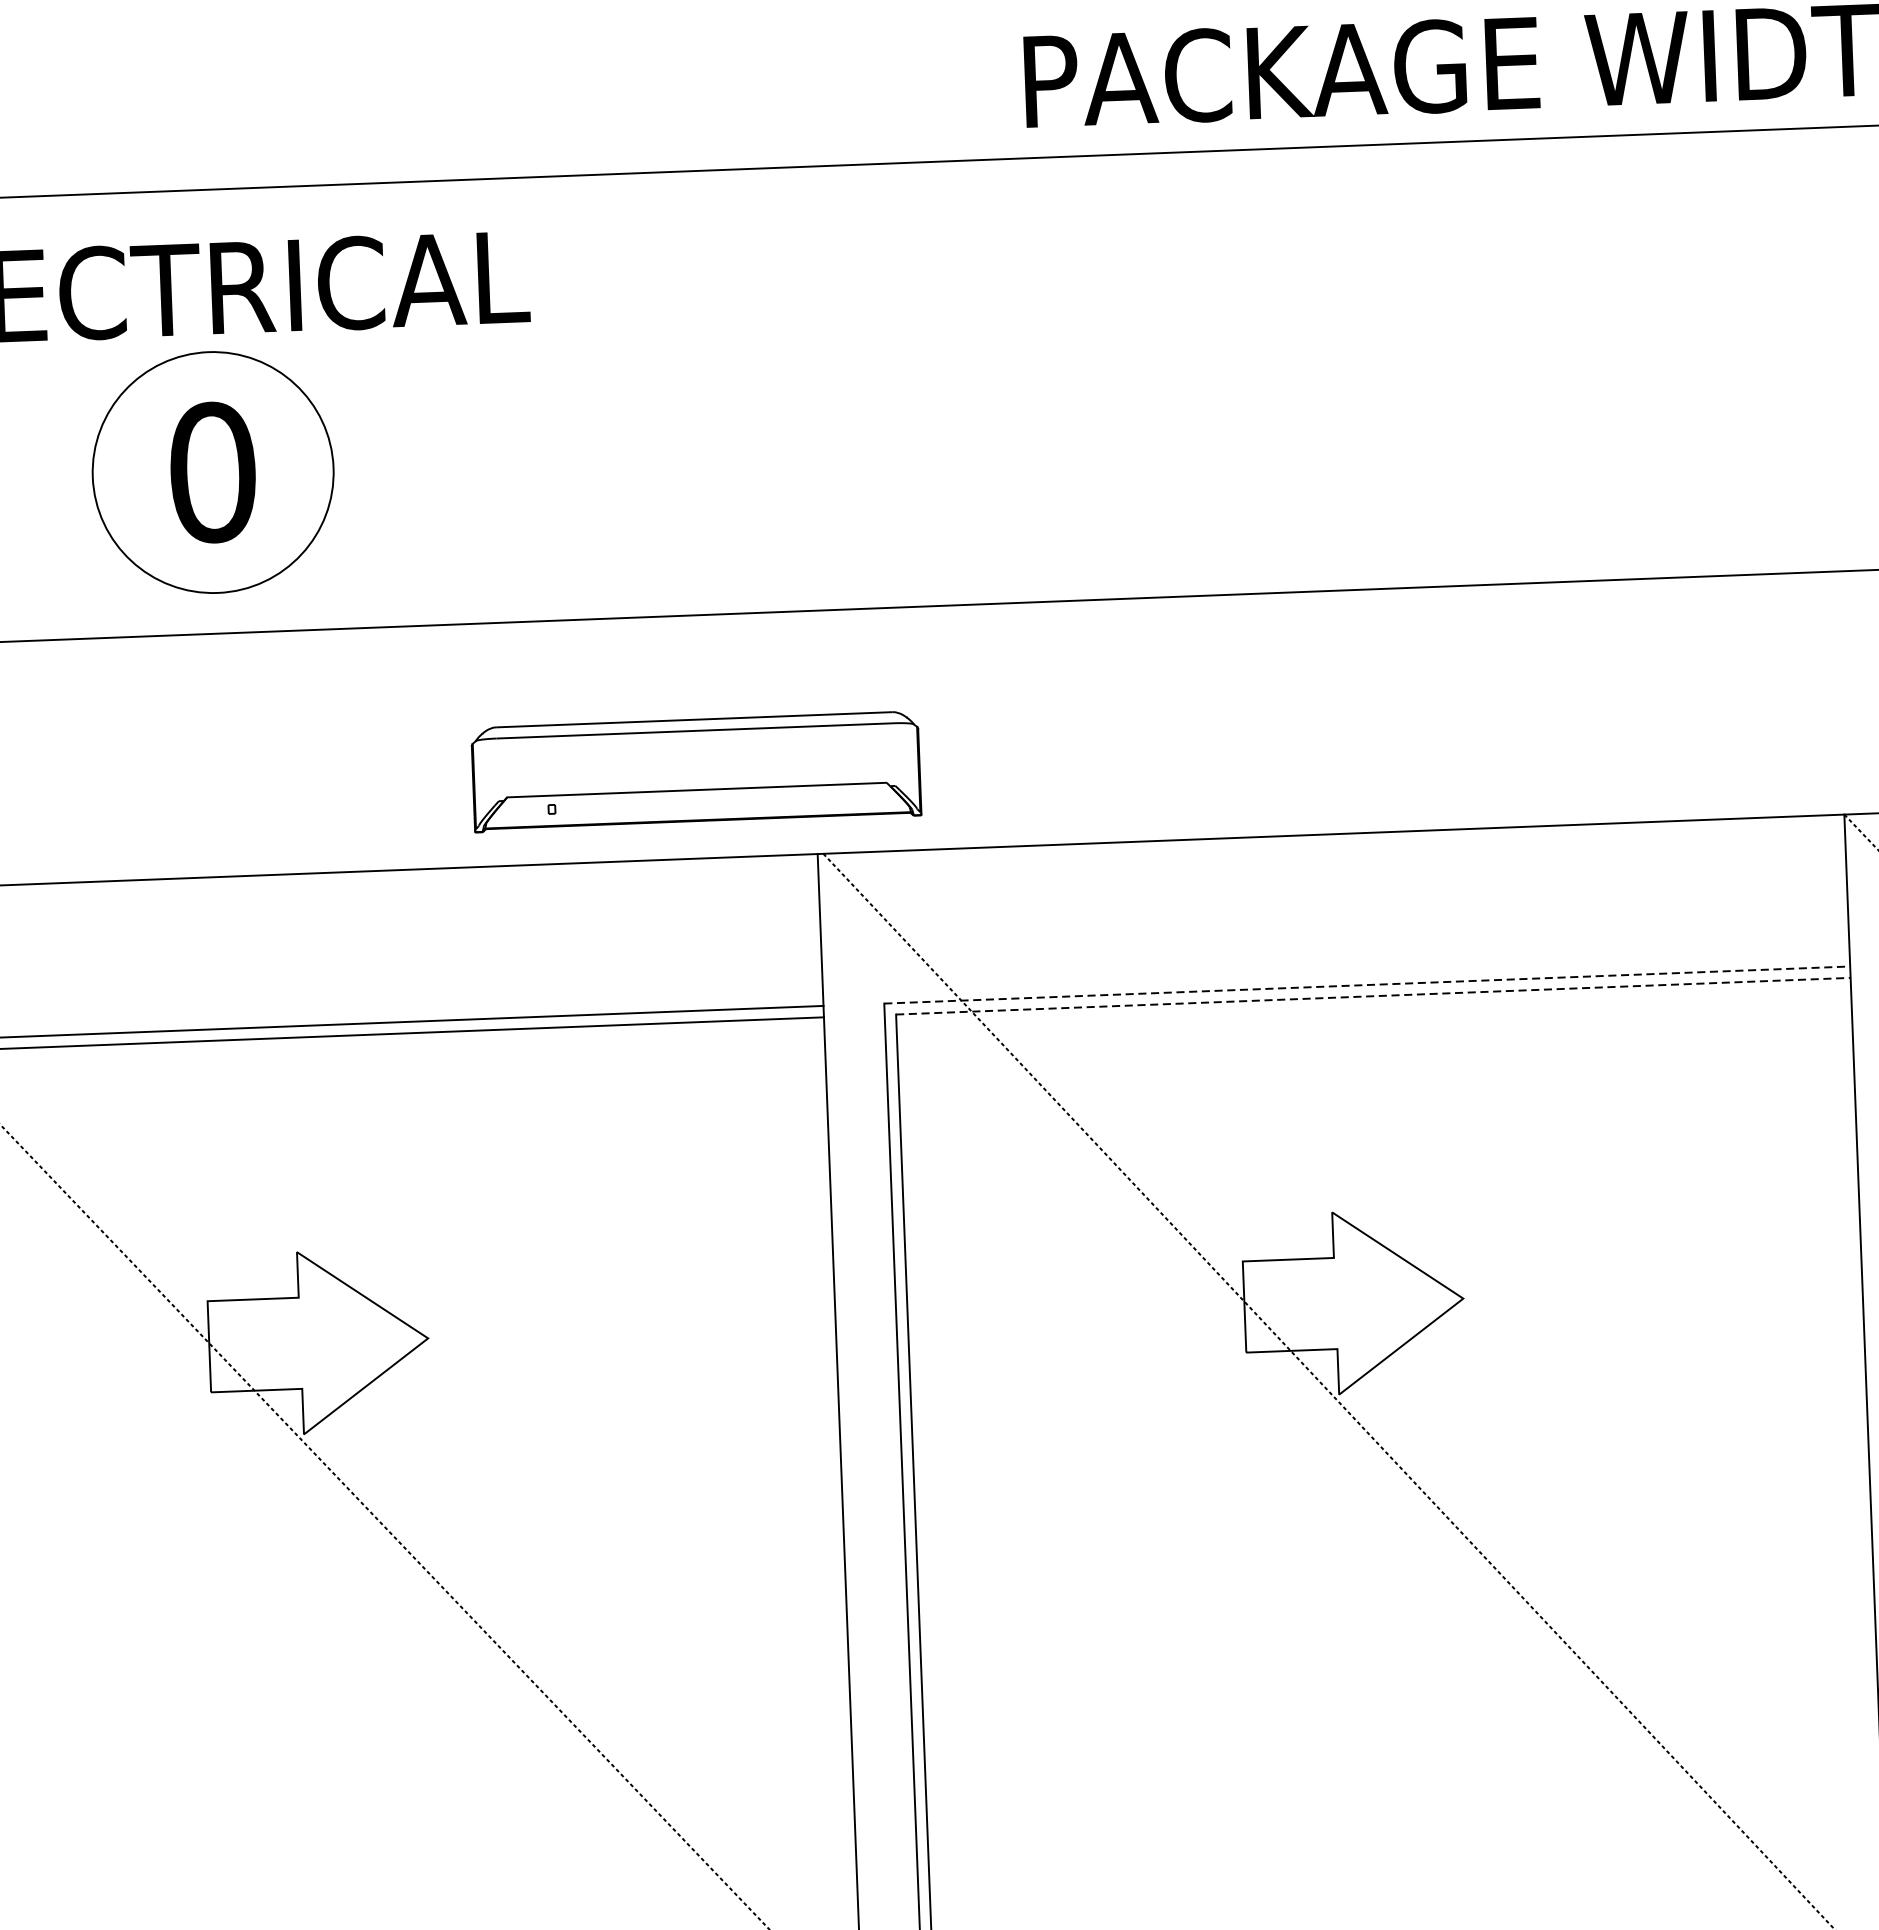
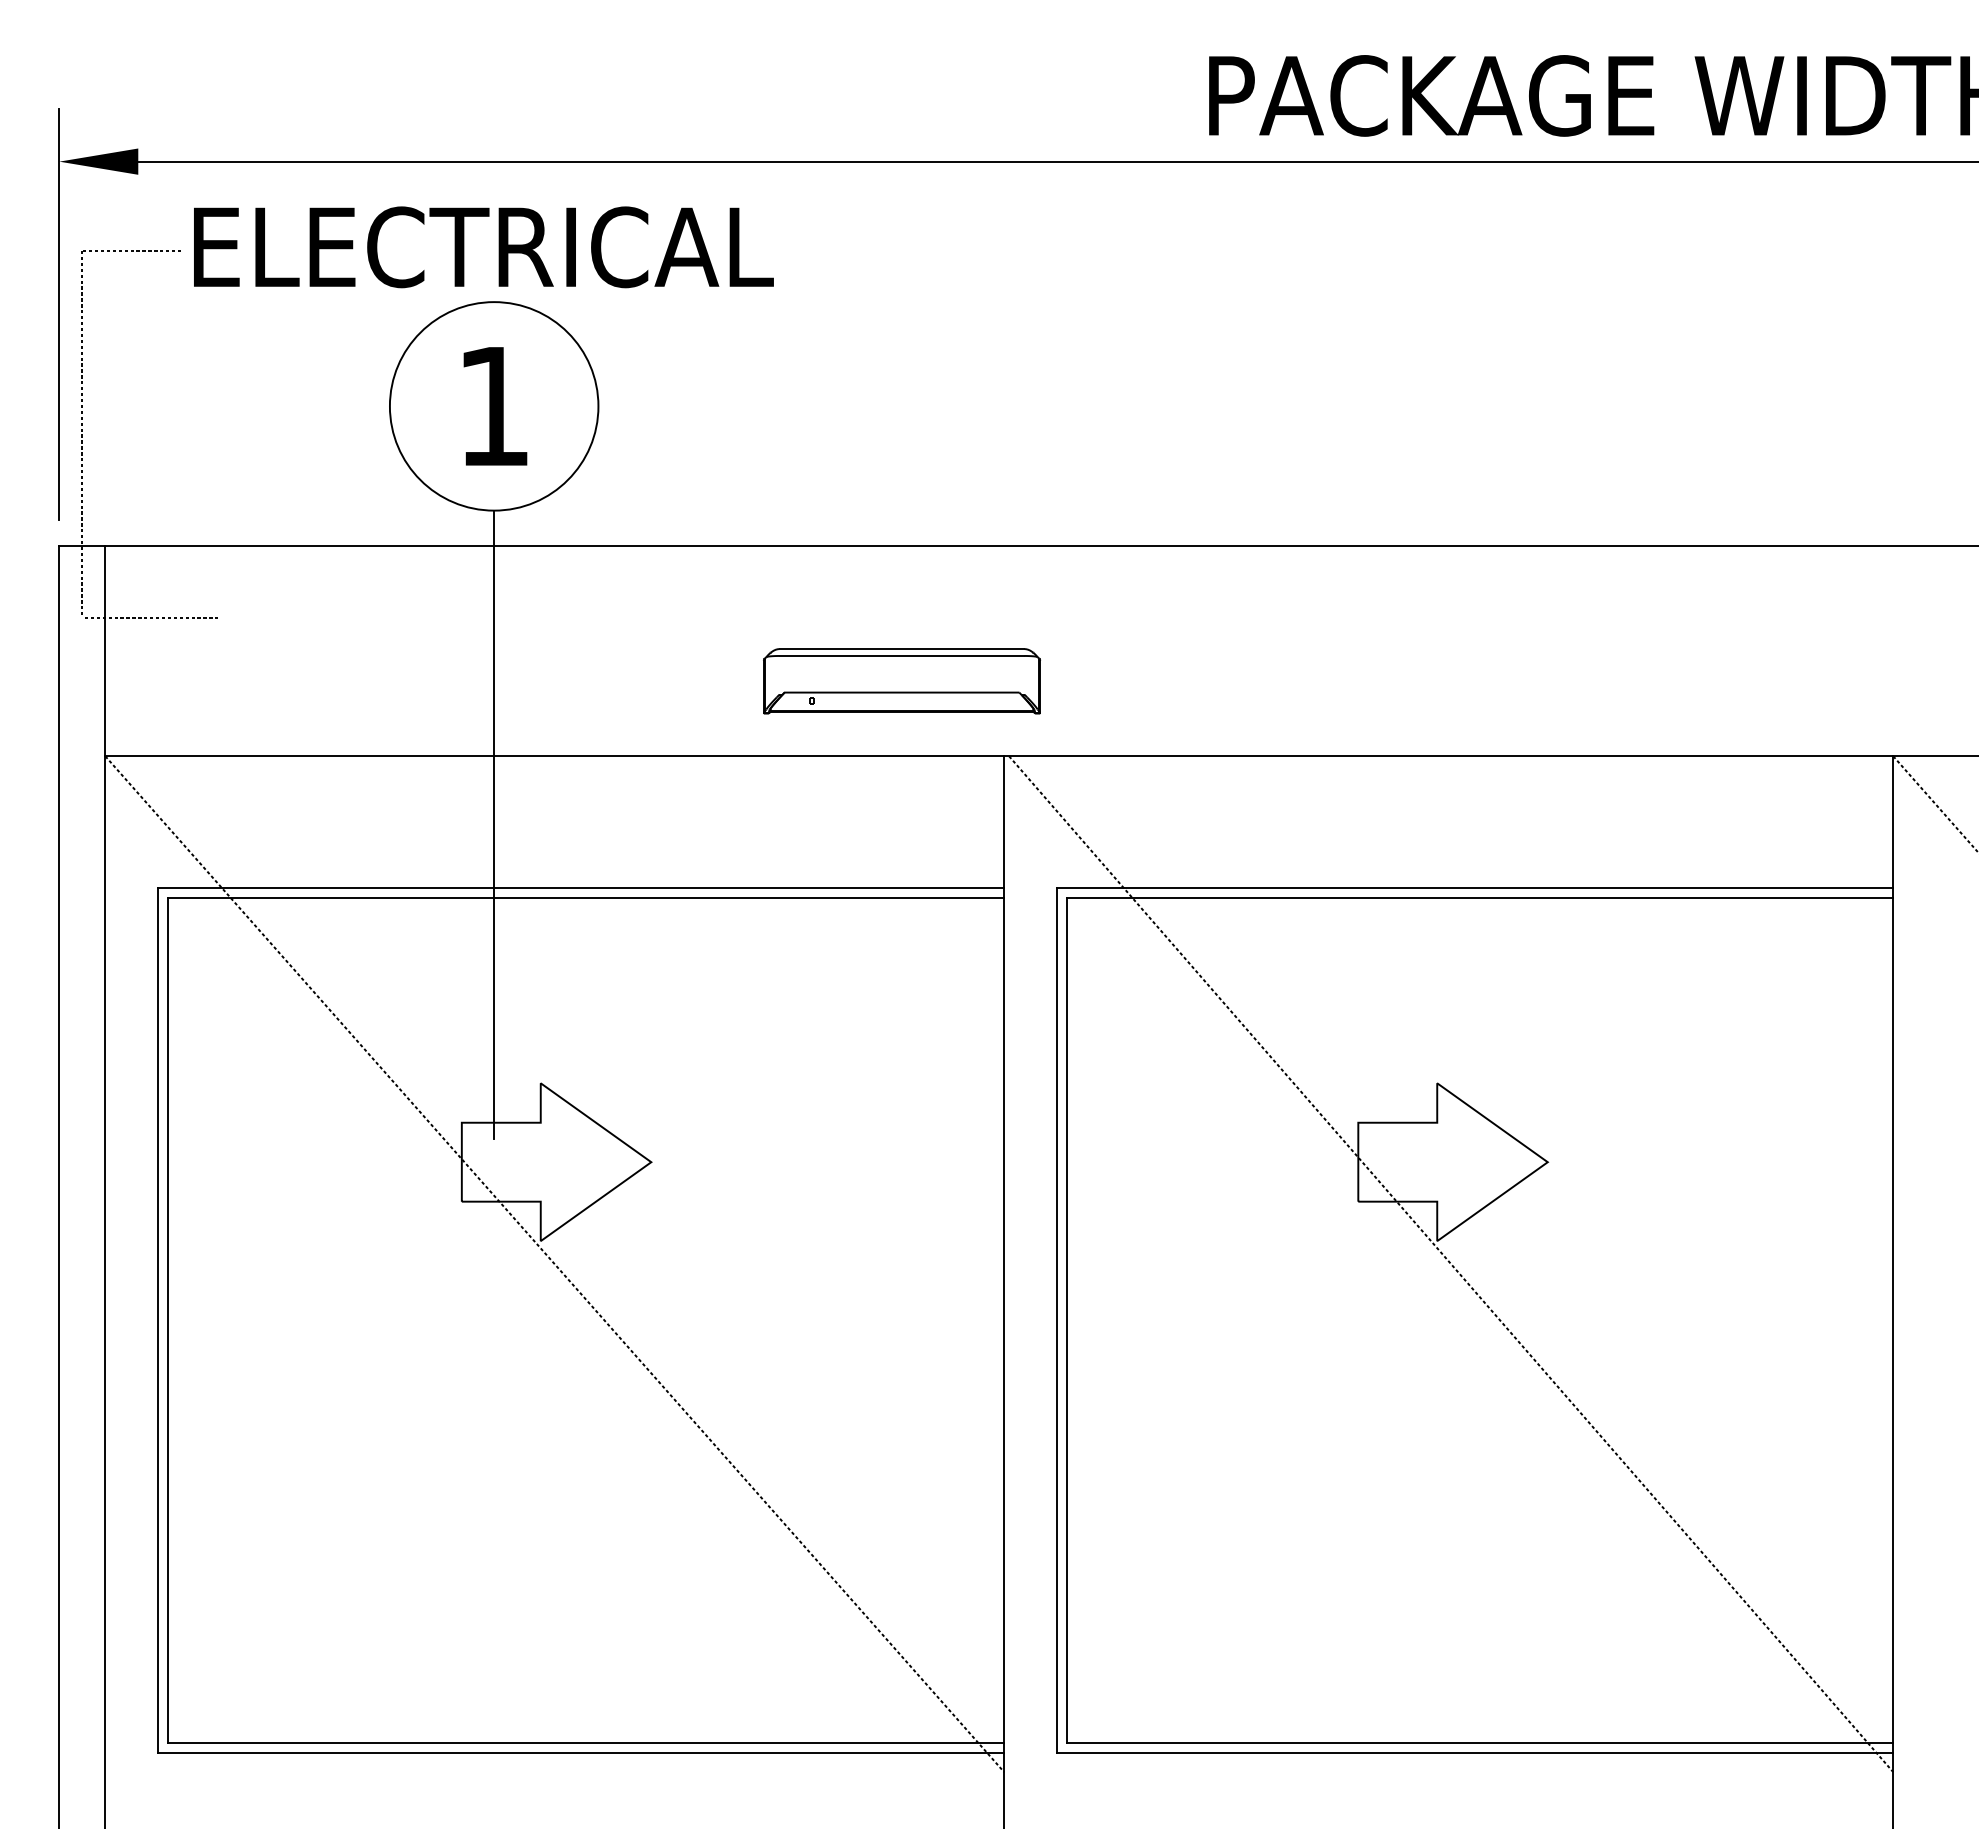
text: (212, 472) -> (493, 406), 0 -> 1
part: (695, 772) -> (901, 681), size x0.71
line: (232, 955) -> (494, 824), added
line: (1367, 984) -> (1475, 887), dashed -> solid
line: (1373, 995) -> (1480, 897), dashed -> solid

